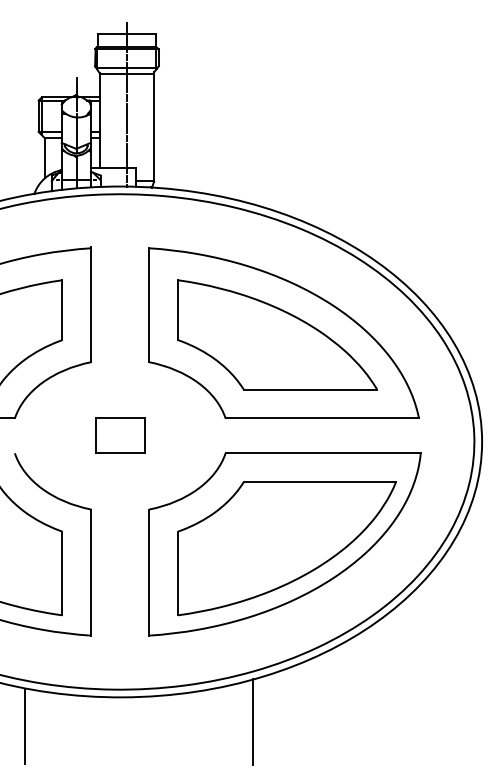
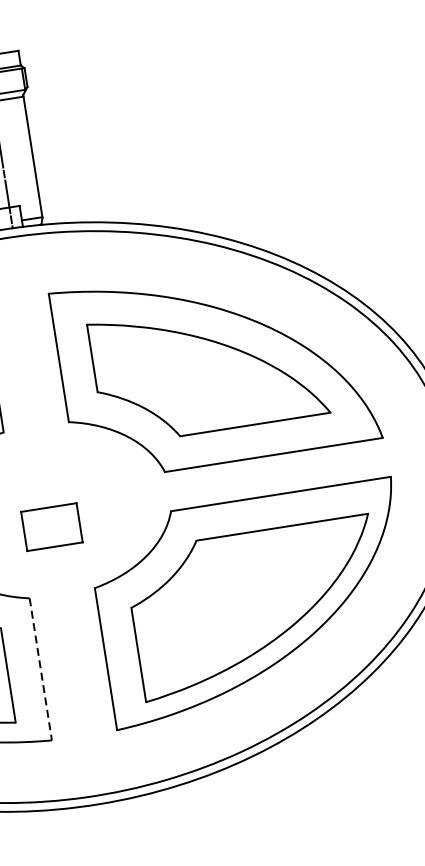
part: (120, 435) -> (52, 526), moved
line: (91, 573) -> (41, 670), solid -> dashed
line: (253, 722) -> (249, 809), removed

